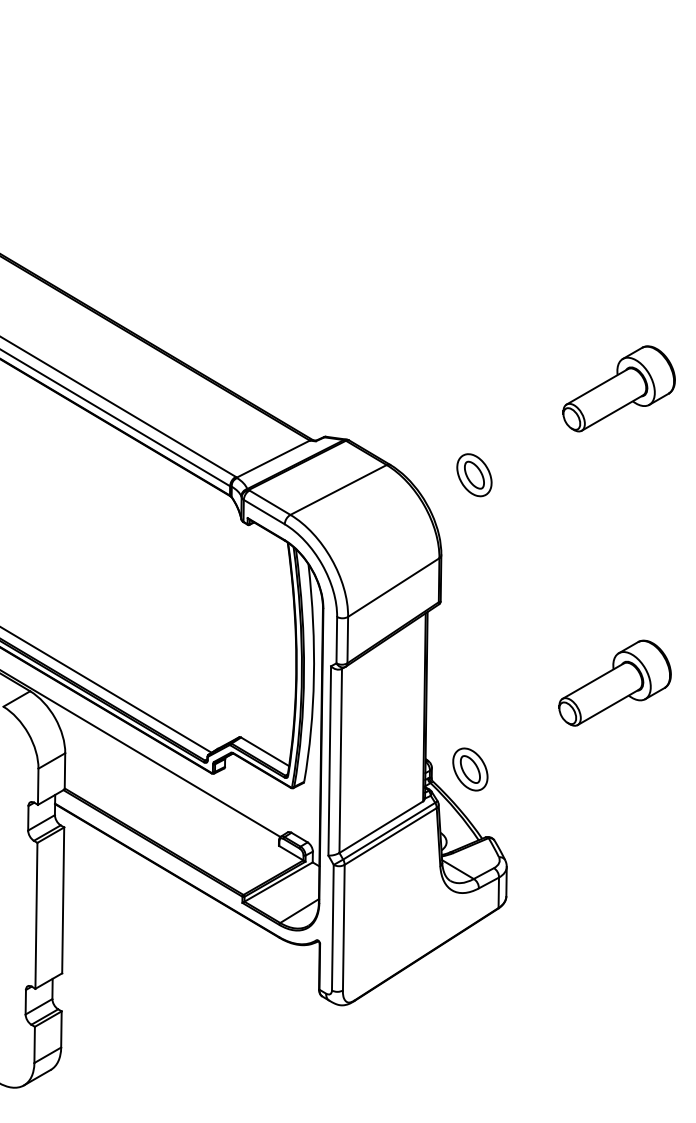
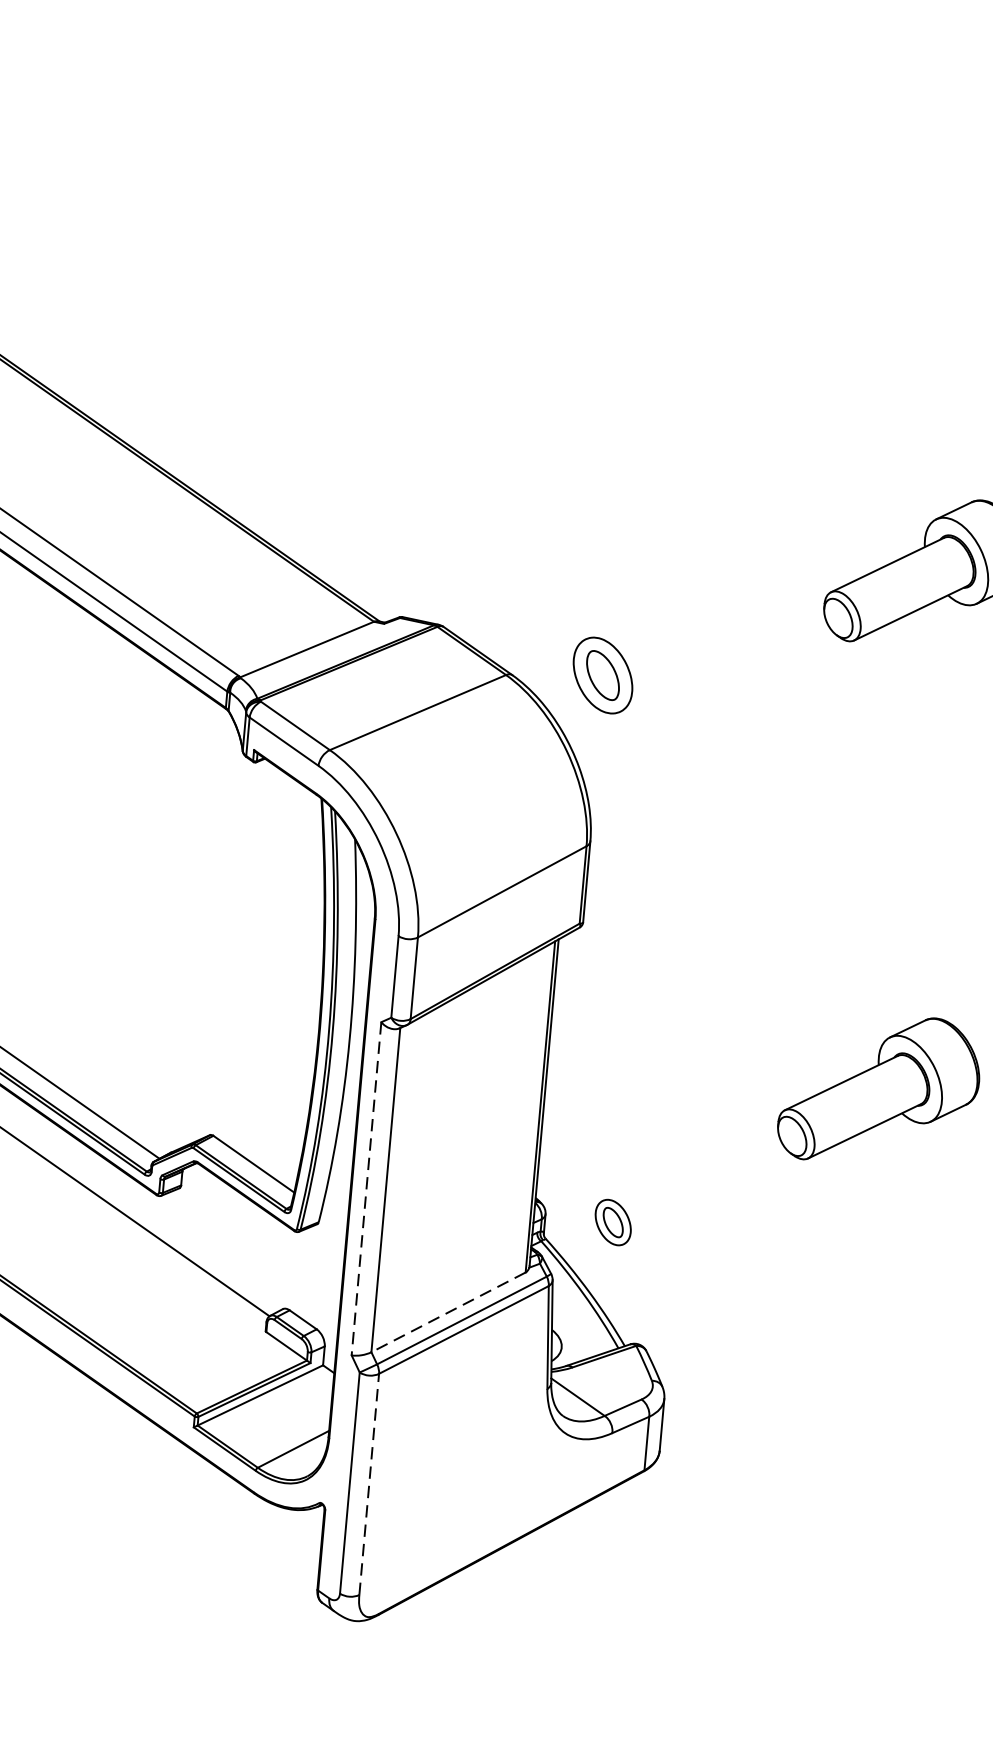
part: (474, 475) -> (603, 676), moved
line: (329, 760) -> (366, 1188), solid -> dashed
part: (470, 769) -> (613, 1222), size x0.6
line: (380, 827) -> (447, 1312), solid -> dashed
line: (343, 927) -> (368, 1484), solid -> dashed

